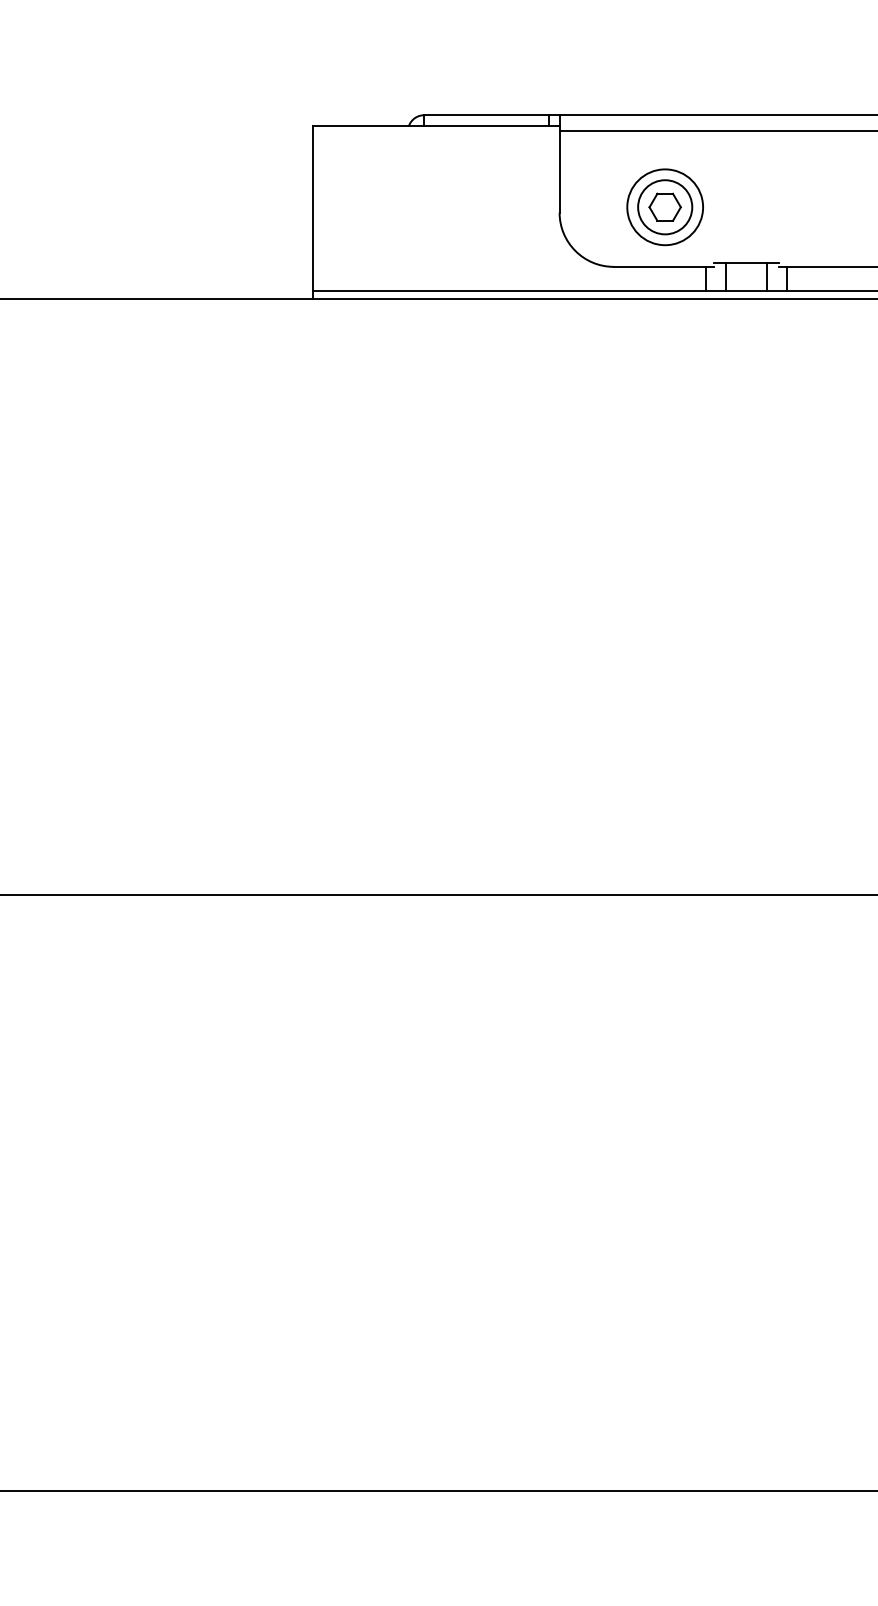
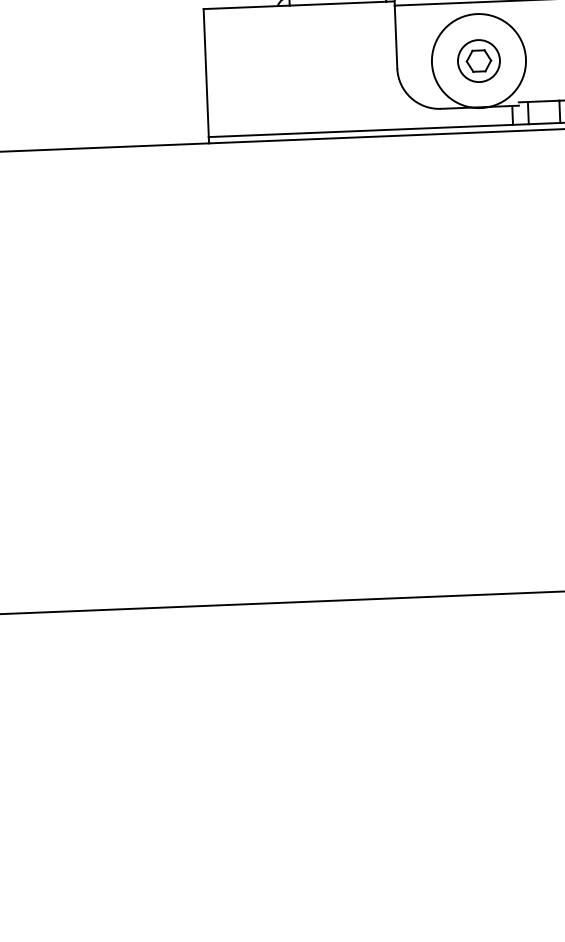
circle: (665, 207) -> (479, 61), size x1.6

